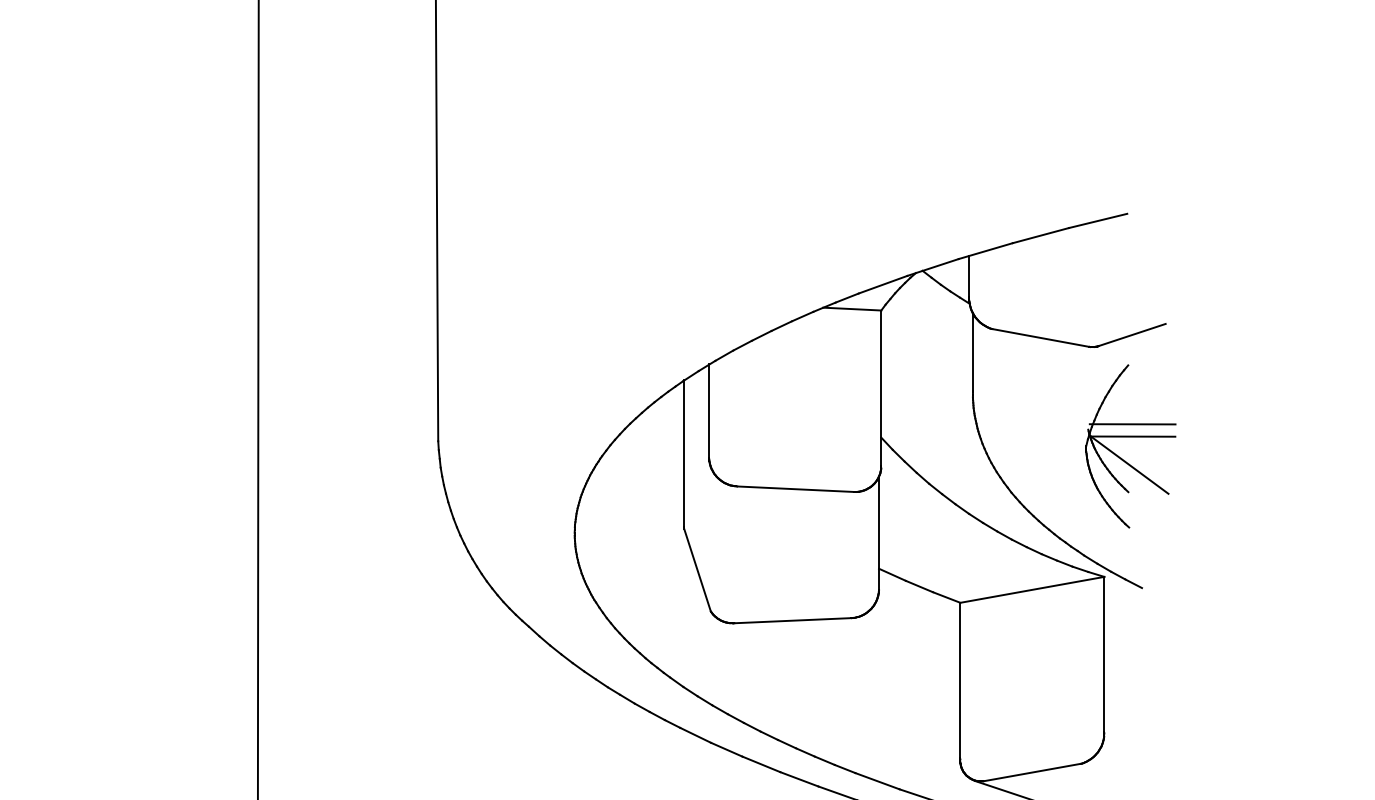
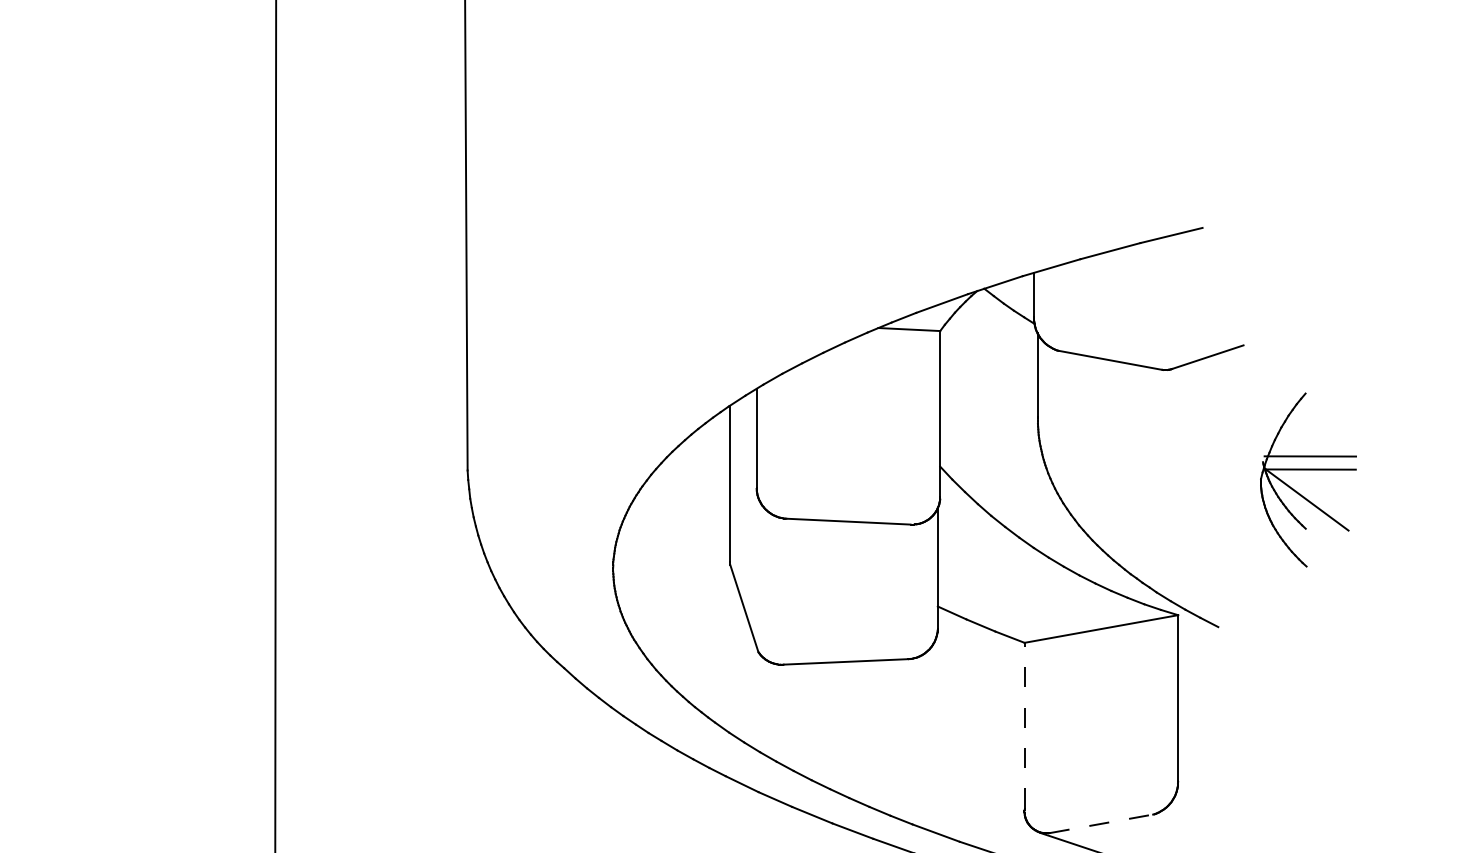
part: (1130, 437) -> (1308, 470), moved
line: (960, 680) -> (1024, 725), solid -> dashed
line: (1032, 772) -> (1101, 823), solid -> dashed

